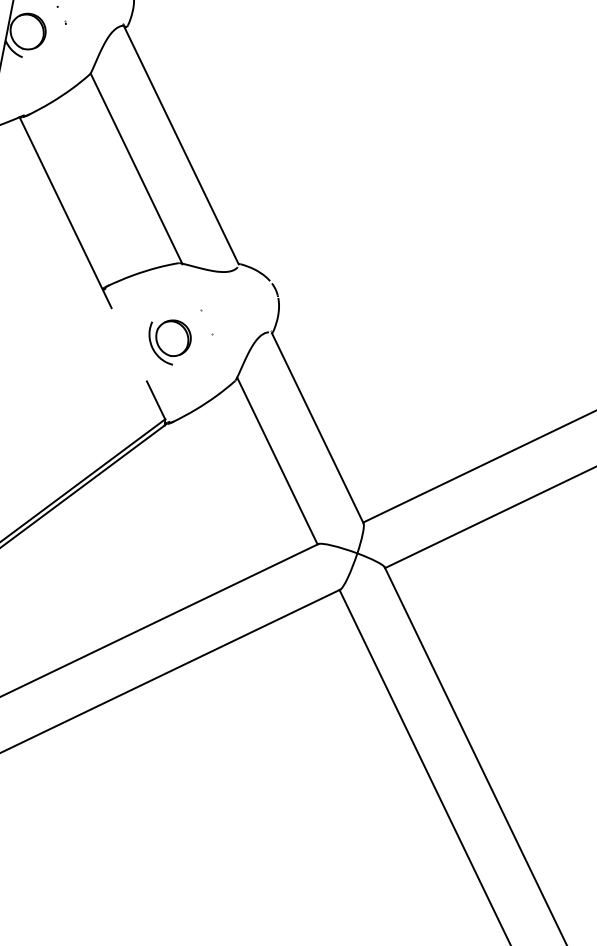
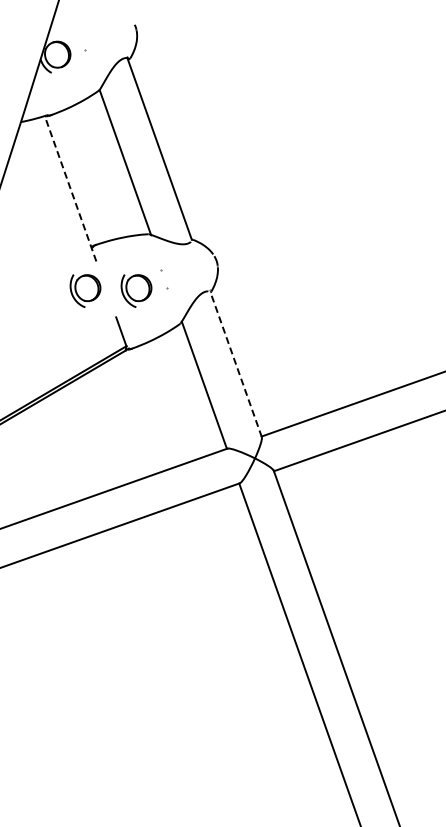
line: (65, 212) -> (70, 188), solid -> dashed
part: (101, 349) -> (85, 290), added
line: (318, 427) -> (236, 364), solid -> dashed

